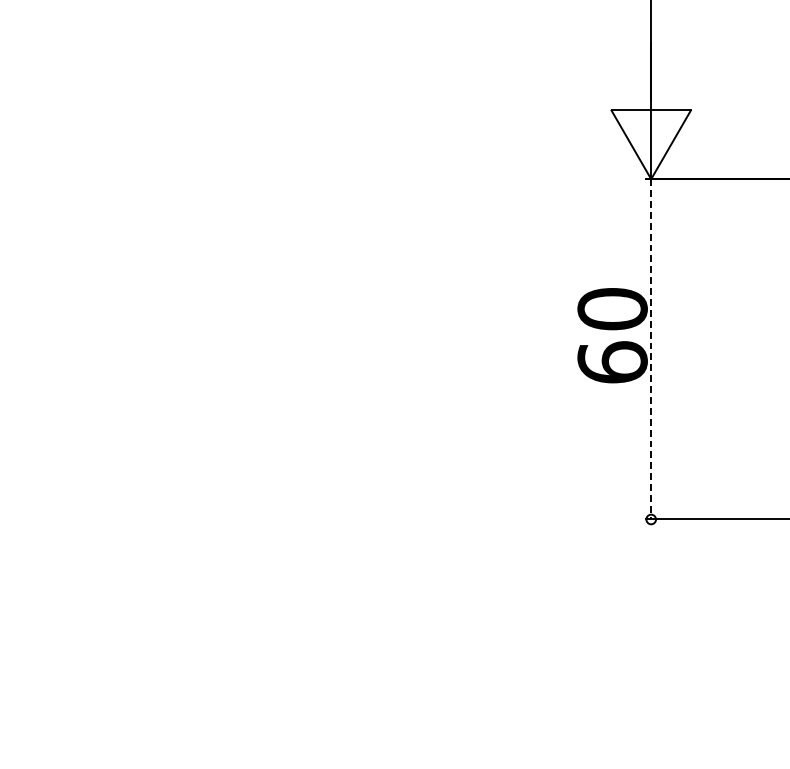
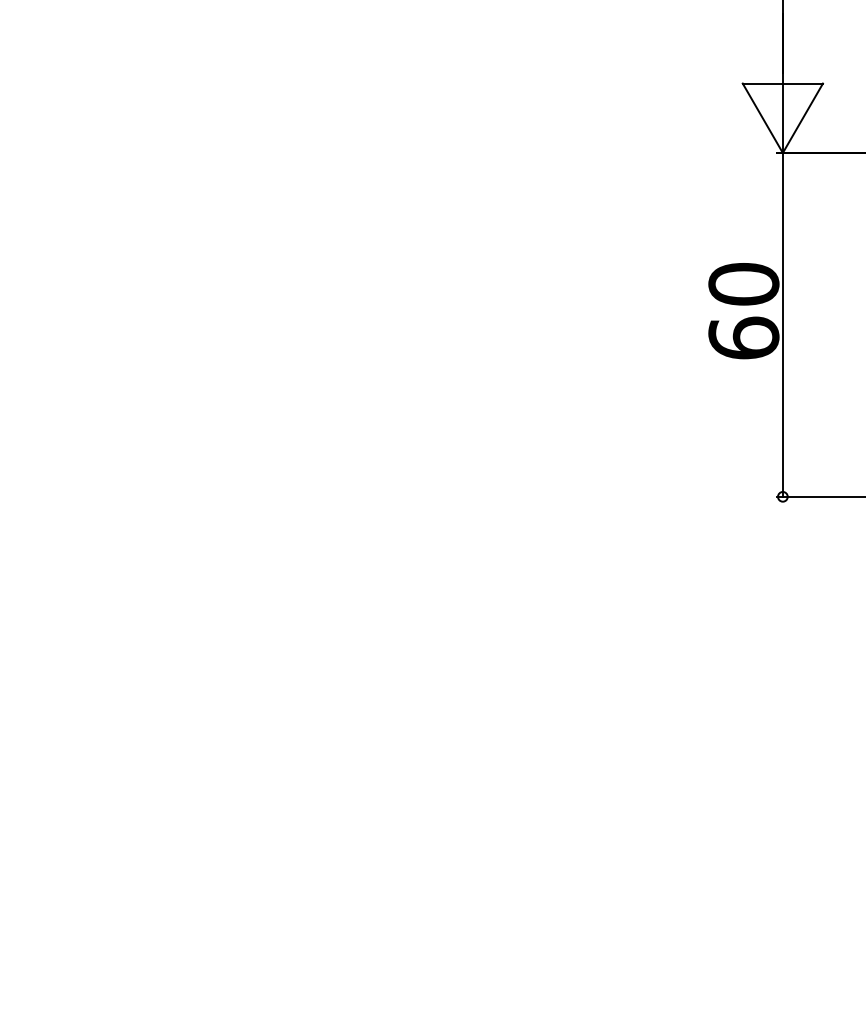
line: (650, 348) -> (782, 324), dashed -> solid

